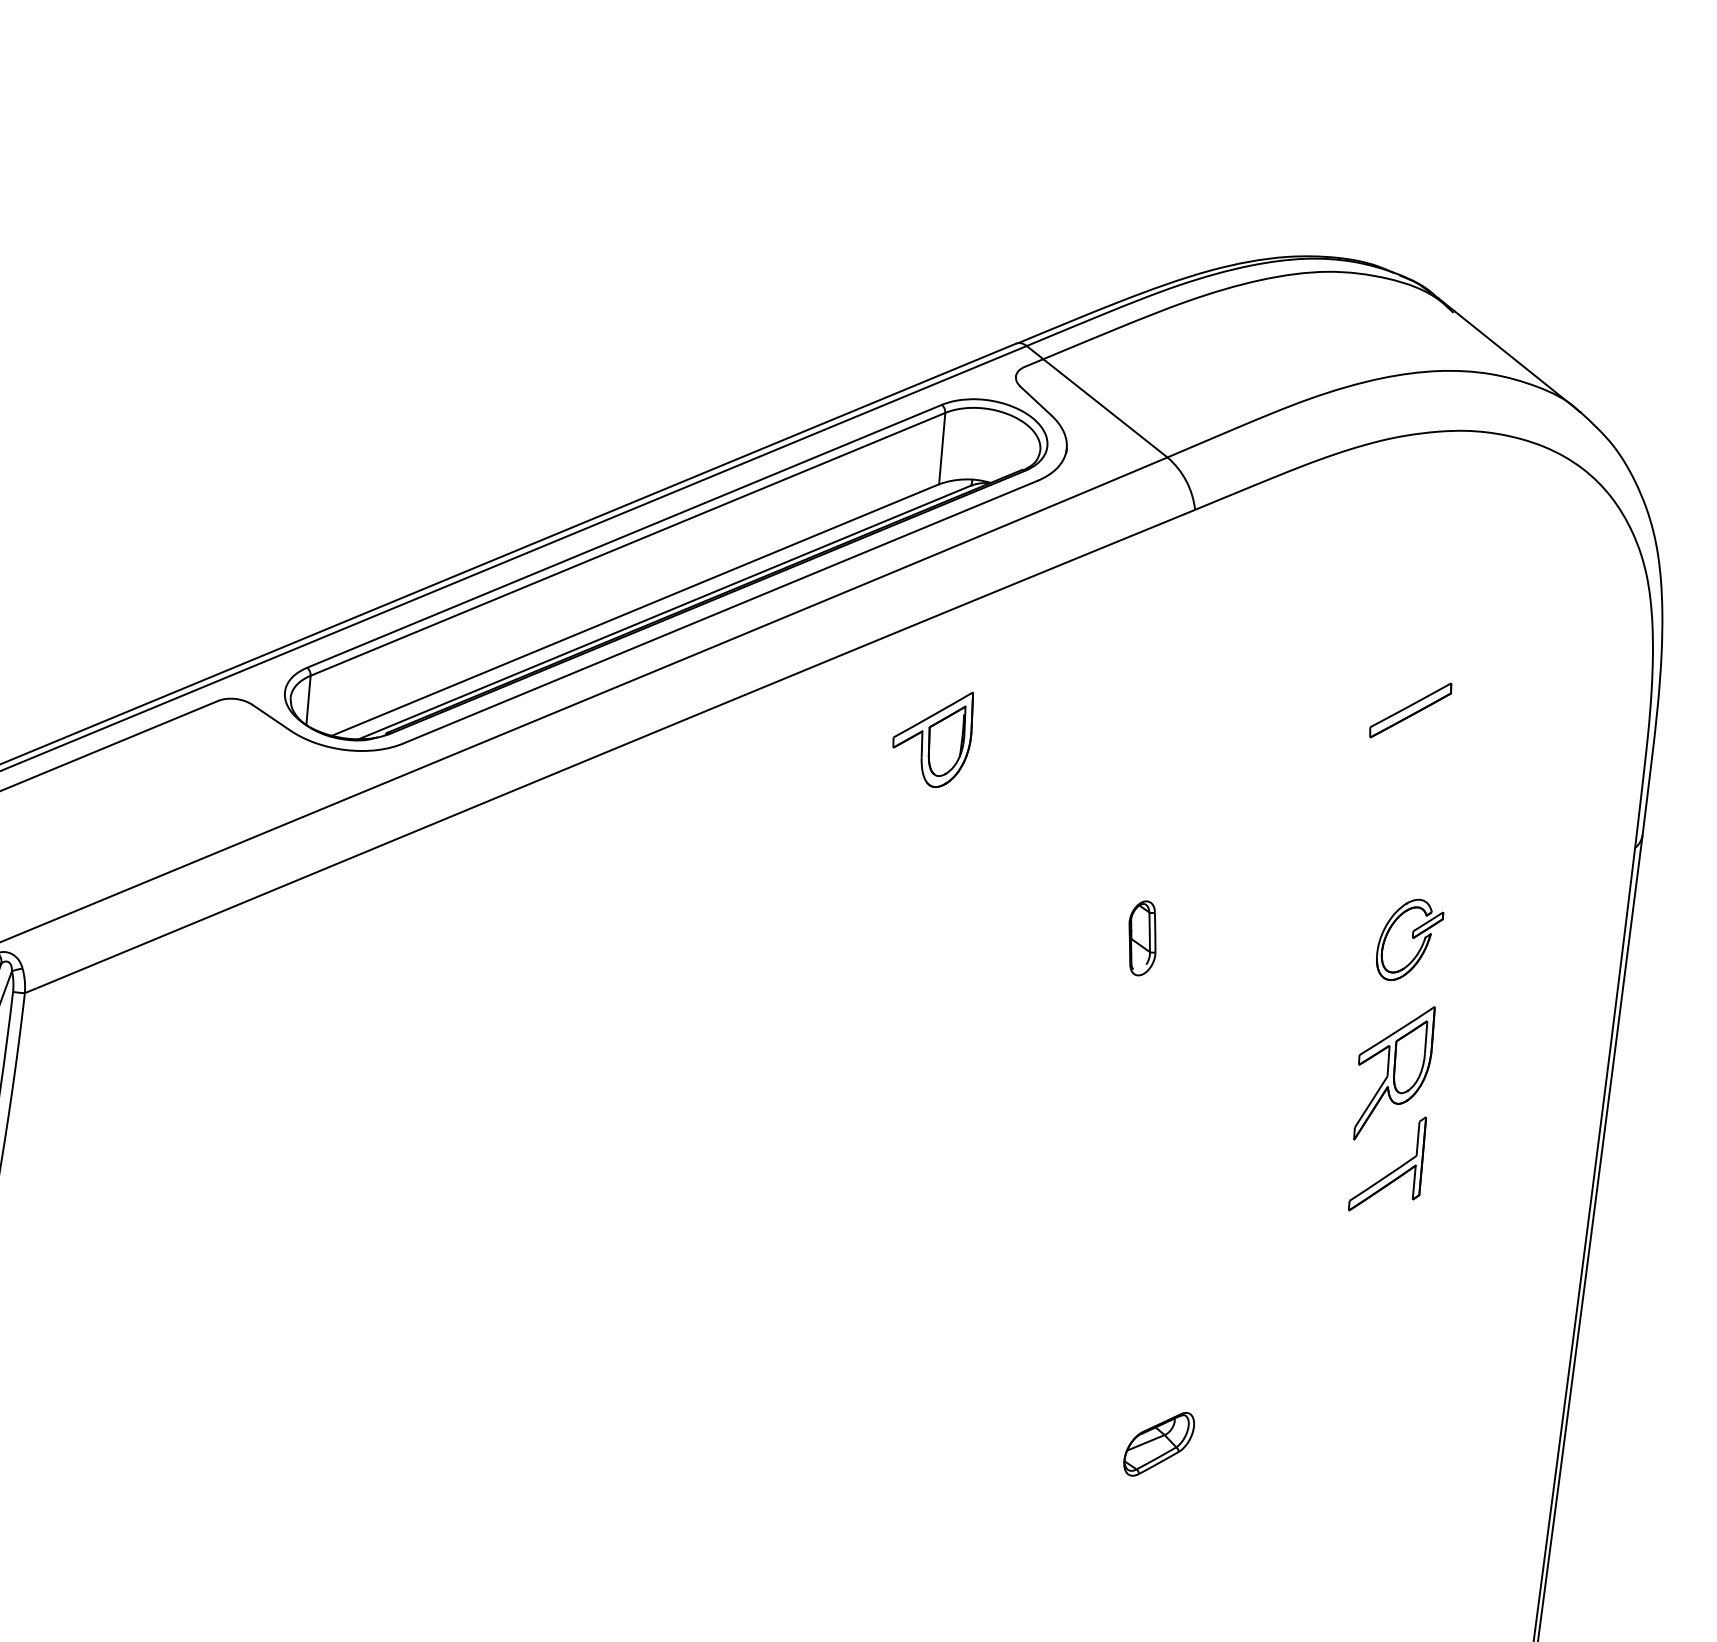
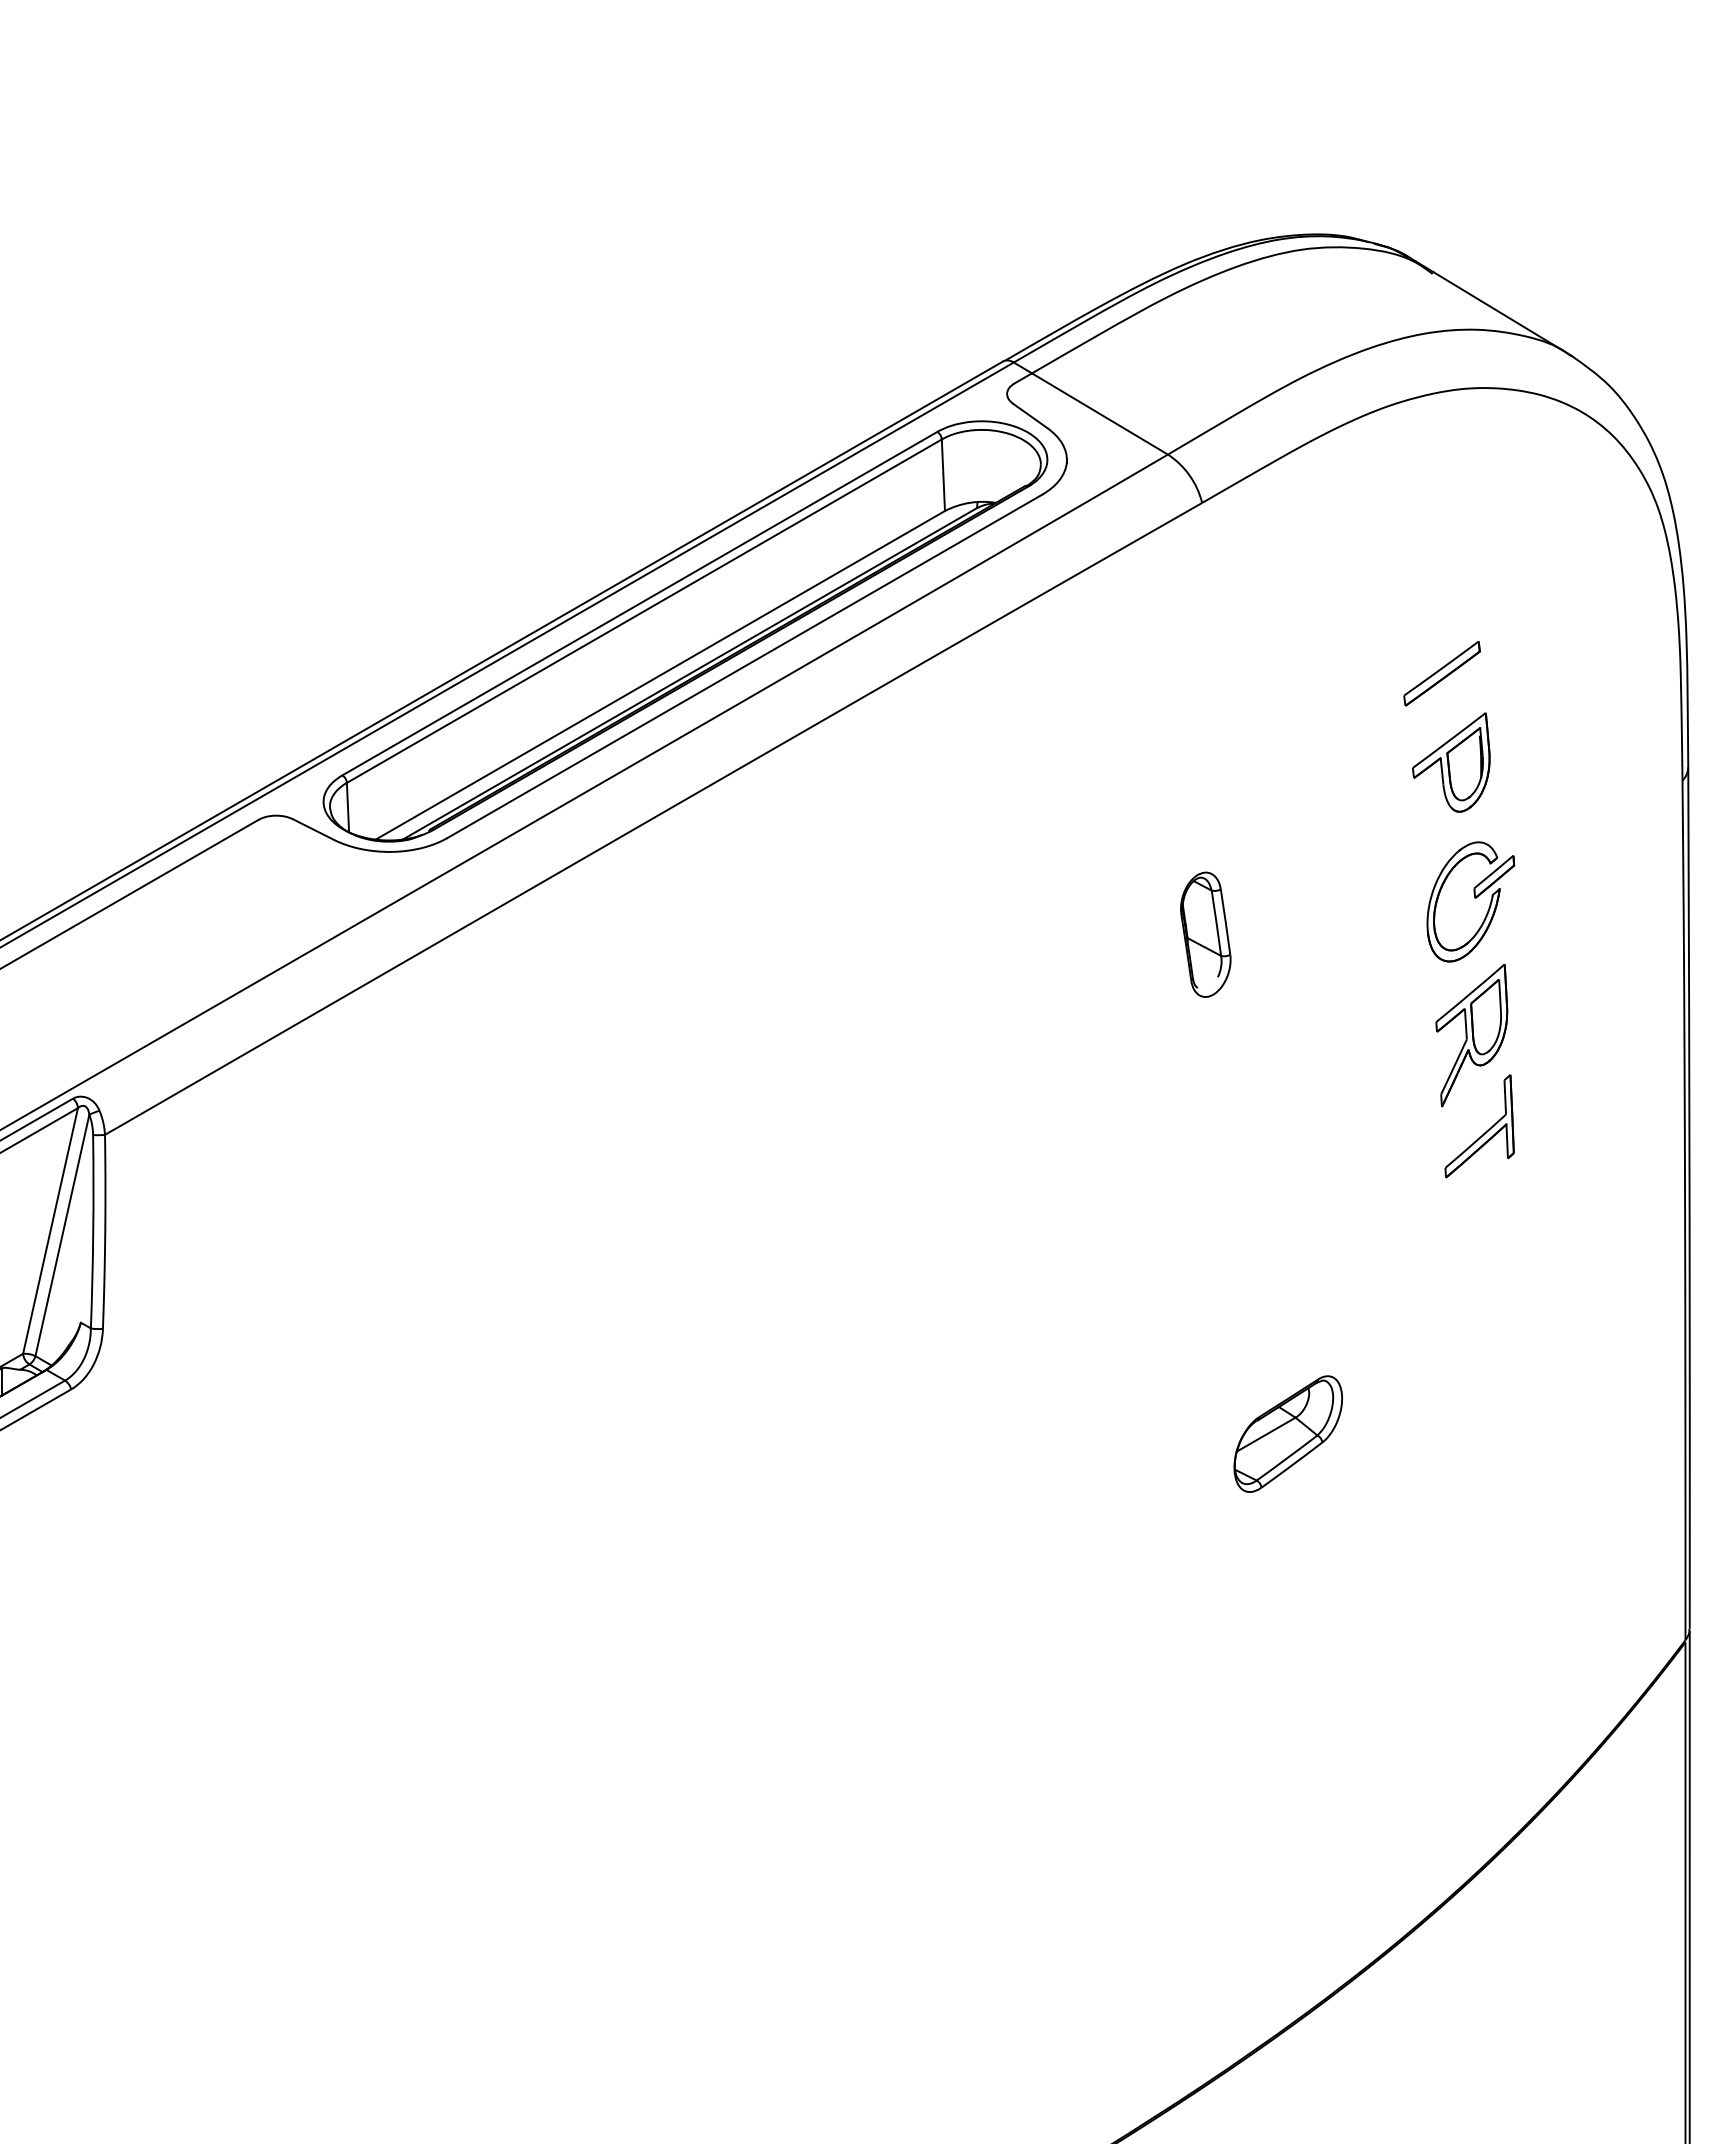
part: (932, 737) -> (1451, 762), moved
part: (1142, 938) -> (1205, 934), size x1.67
part: (1409, 940) -> (1470, 901), size x1.43
part: (1159, 1443) -> (1288, 1433), size x1.67

